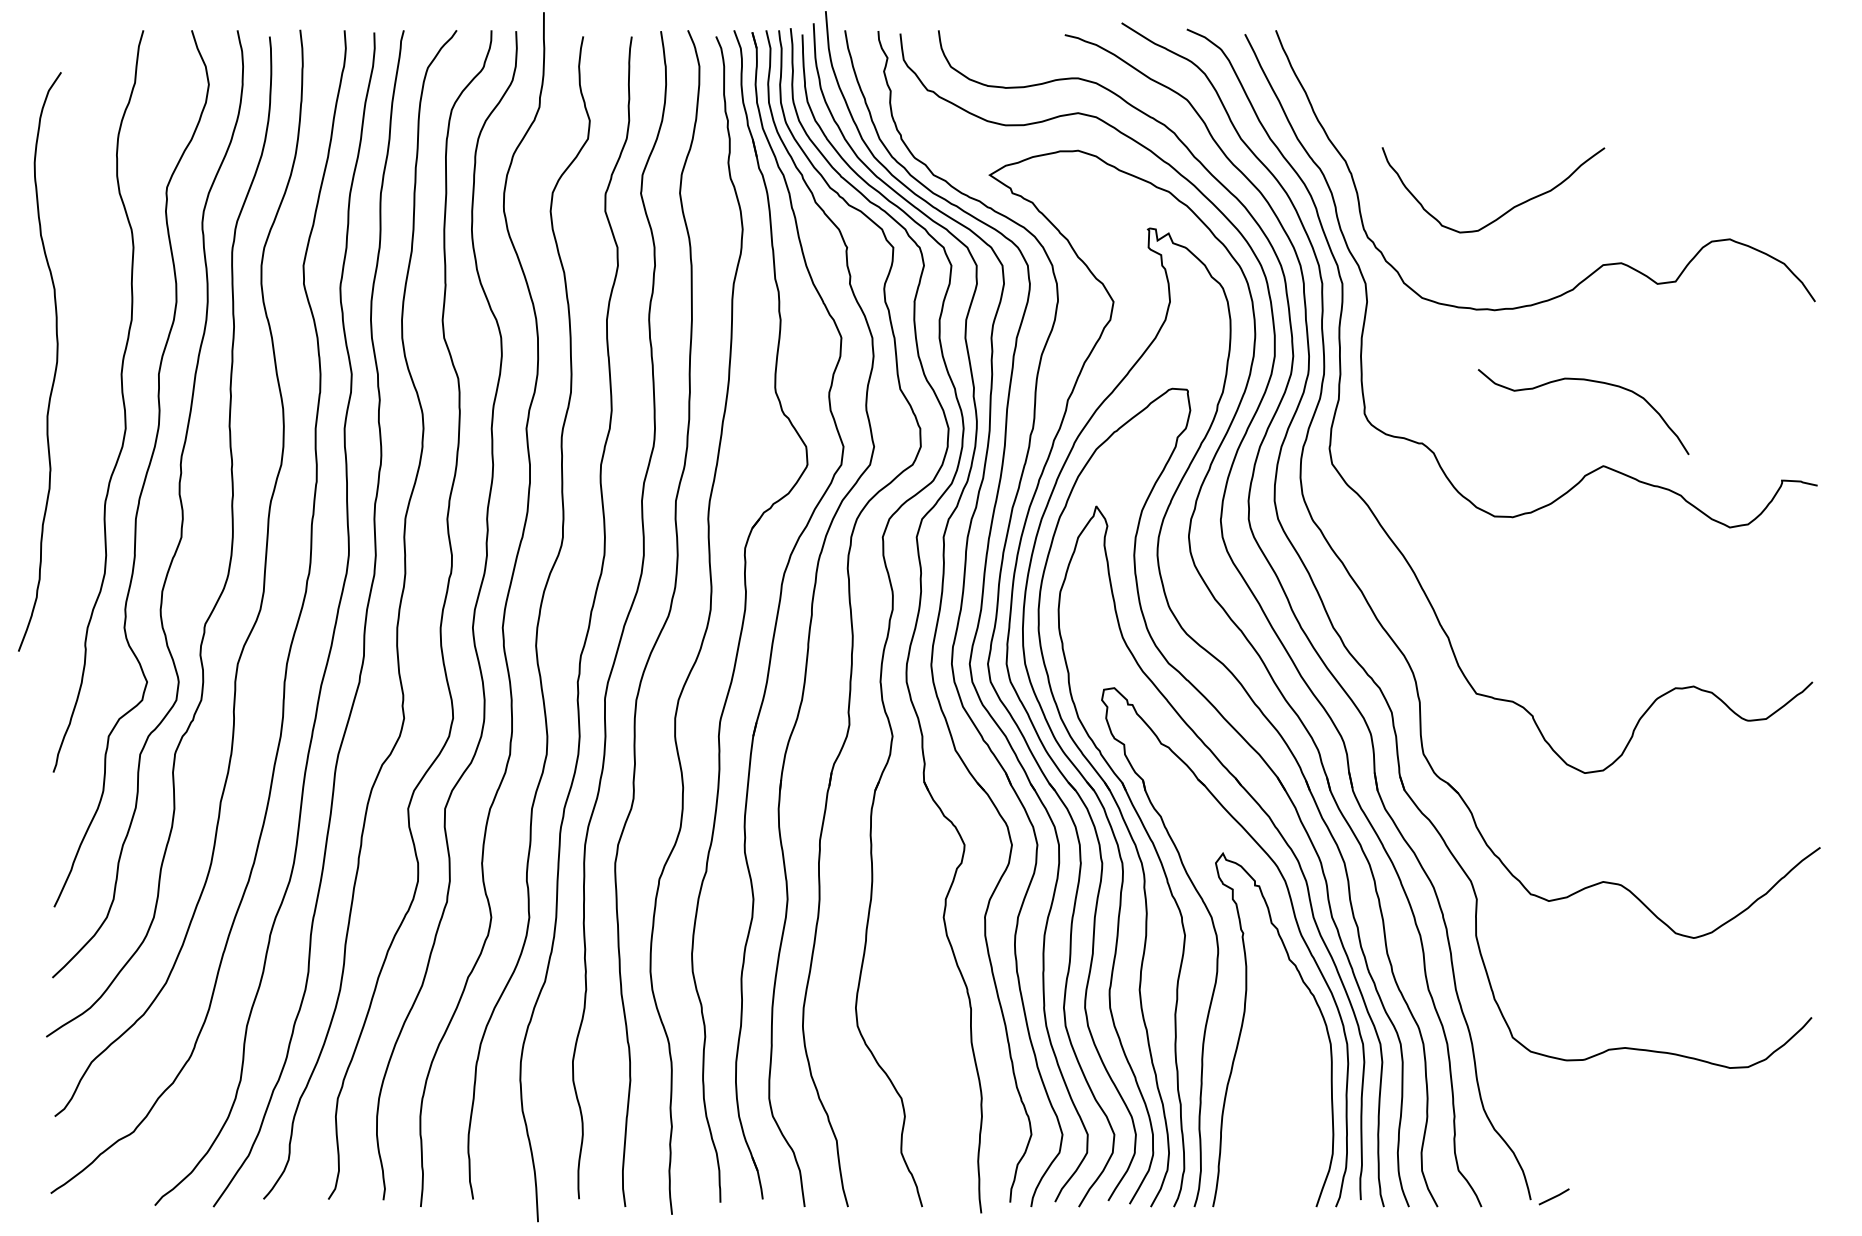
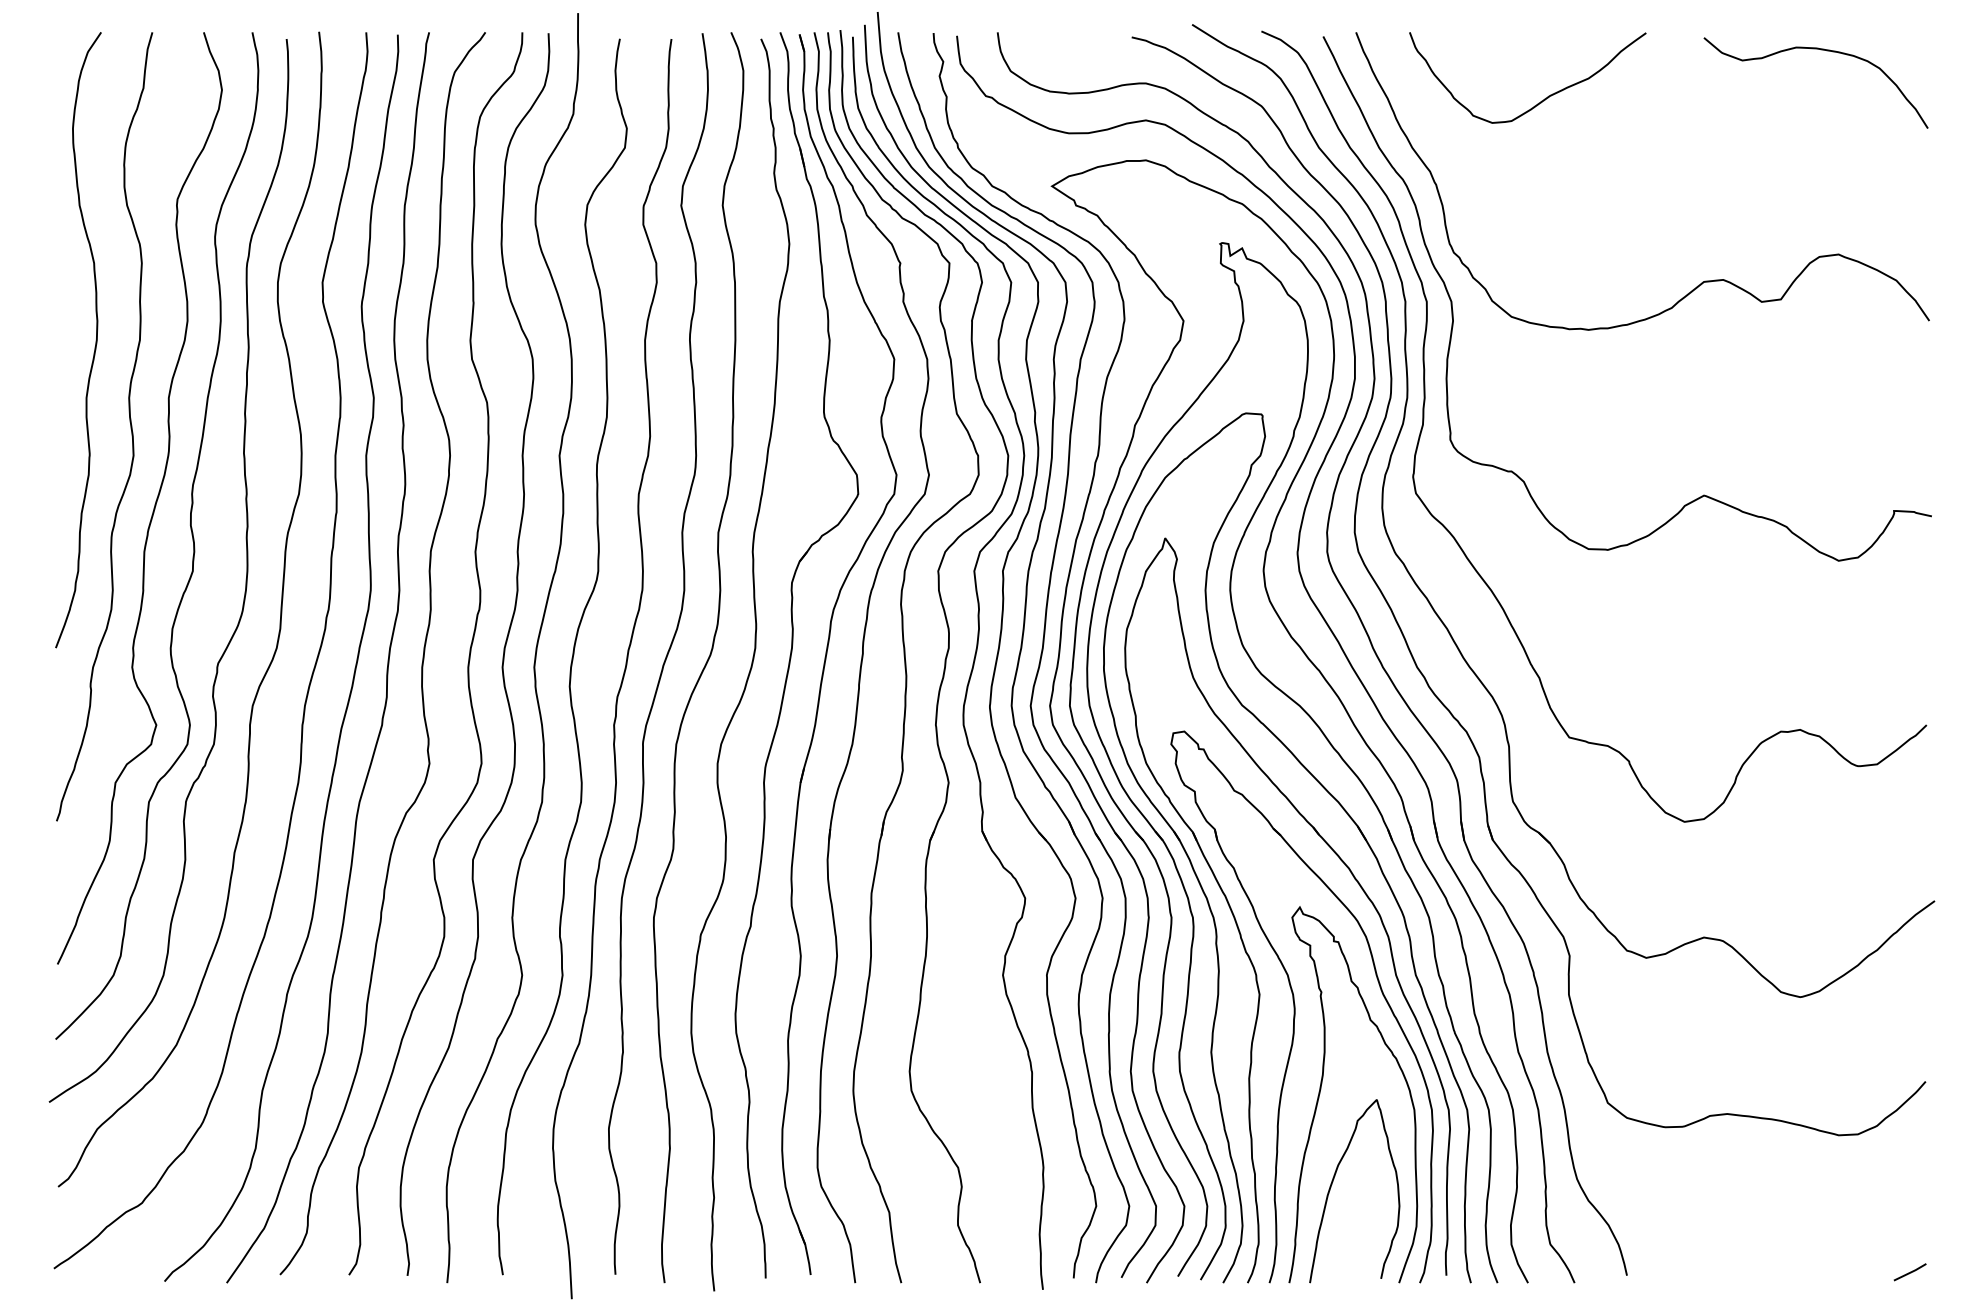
curve: (1507, 210) -> (1542, 99), moved
curve: (55, 364) -> (95, 342), moved
curve: (1588, 381) -> (1821, 50), moved
curve: (1254, 1112) -> (1333, 1182), added
line: (1553, 1196) -> (1909, 1271), moved

